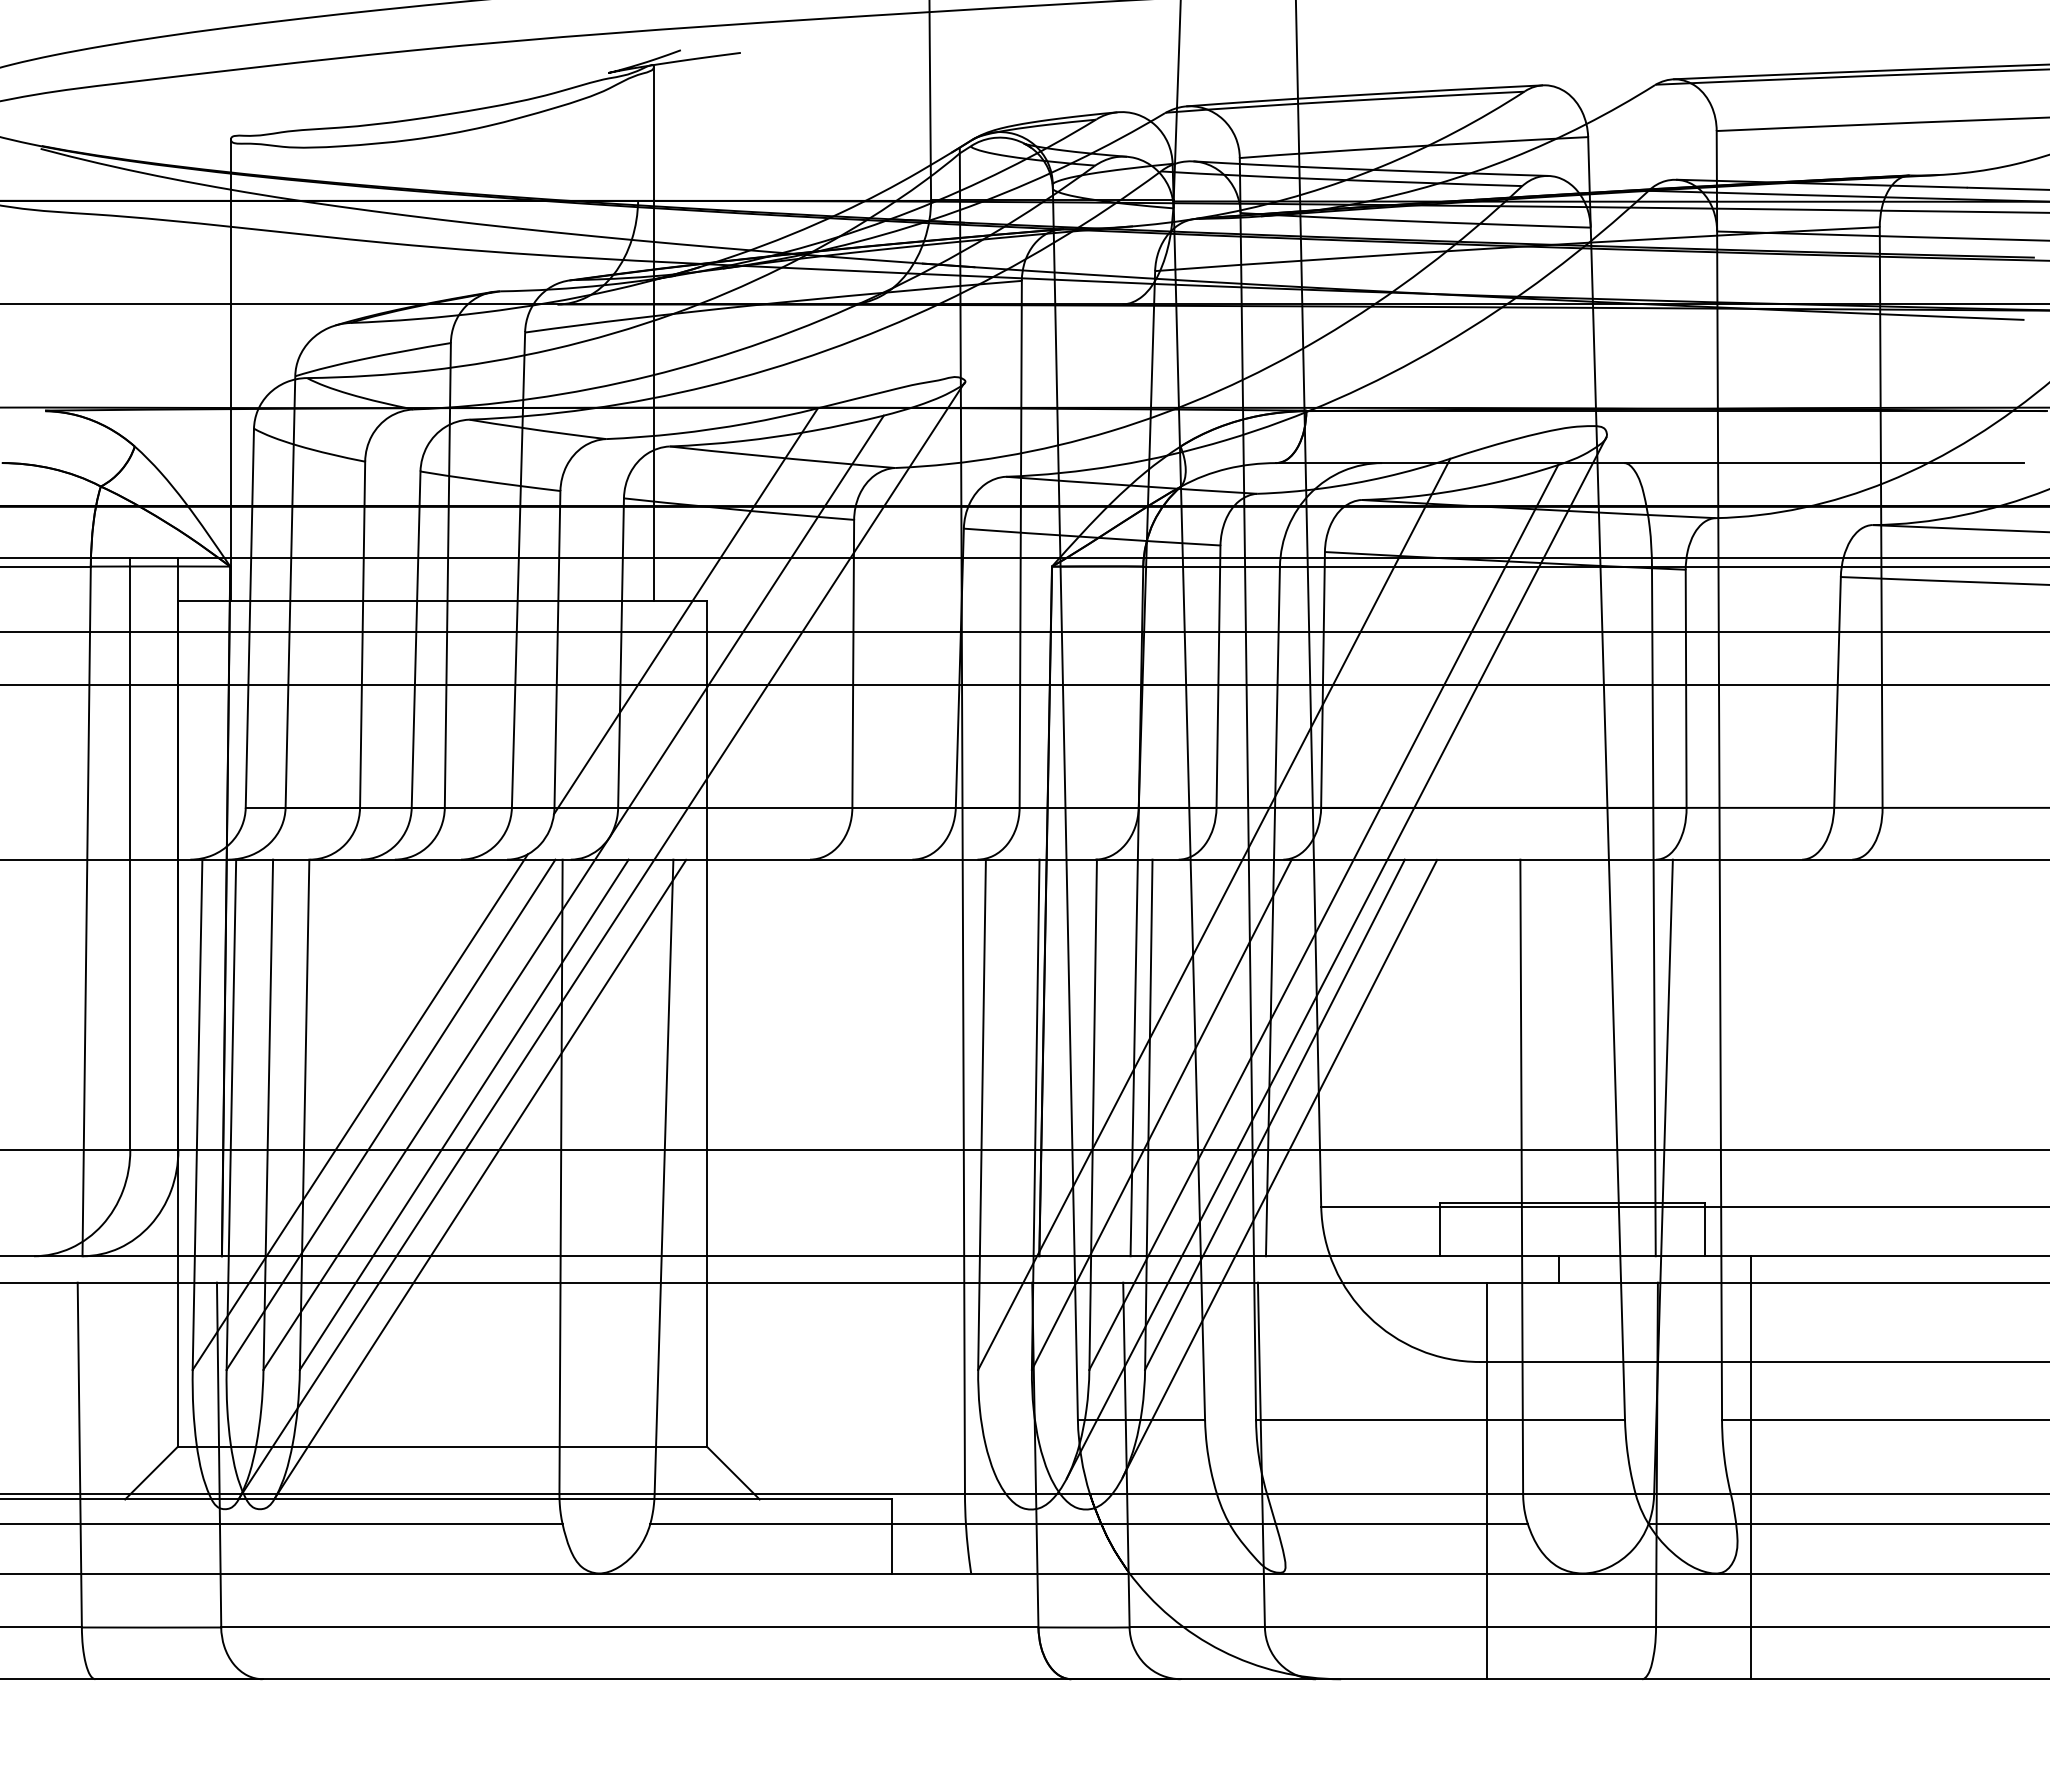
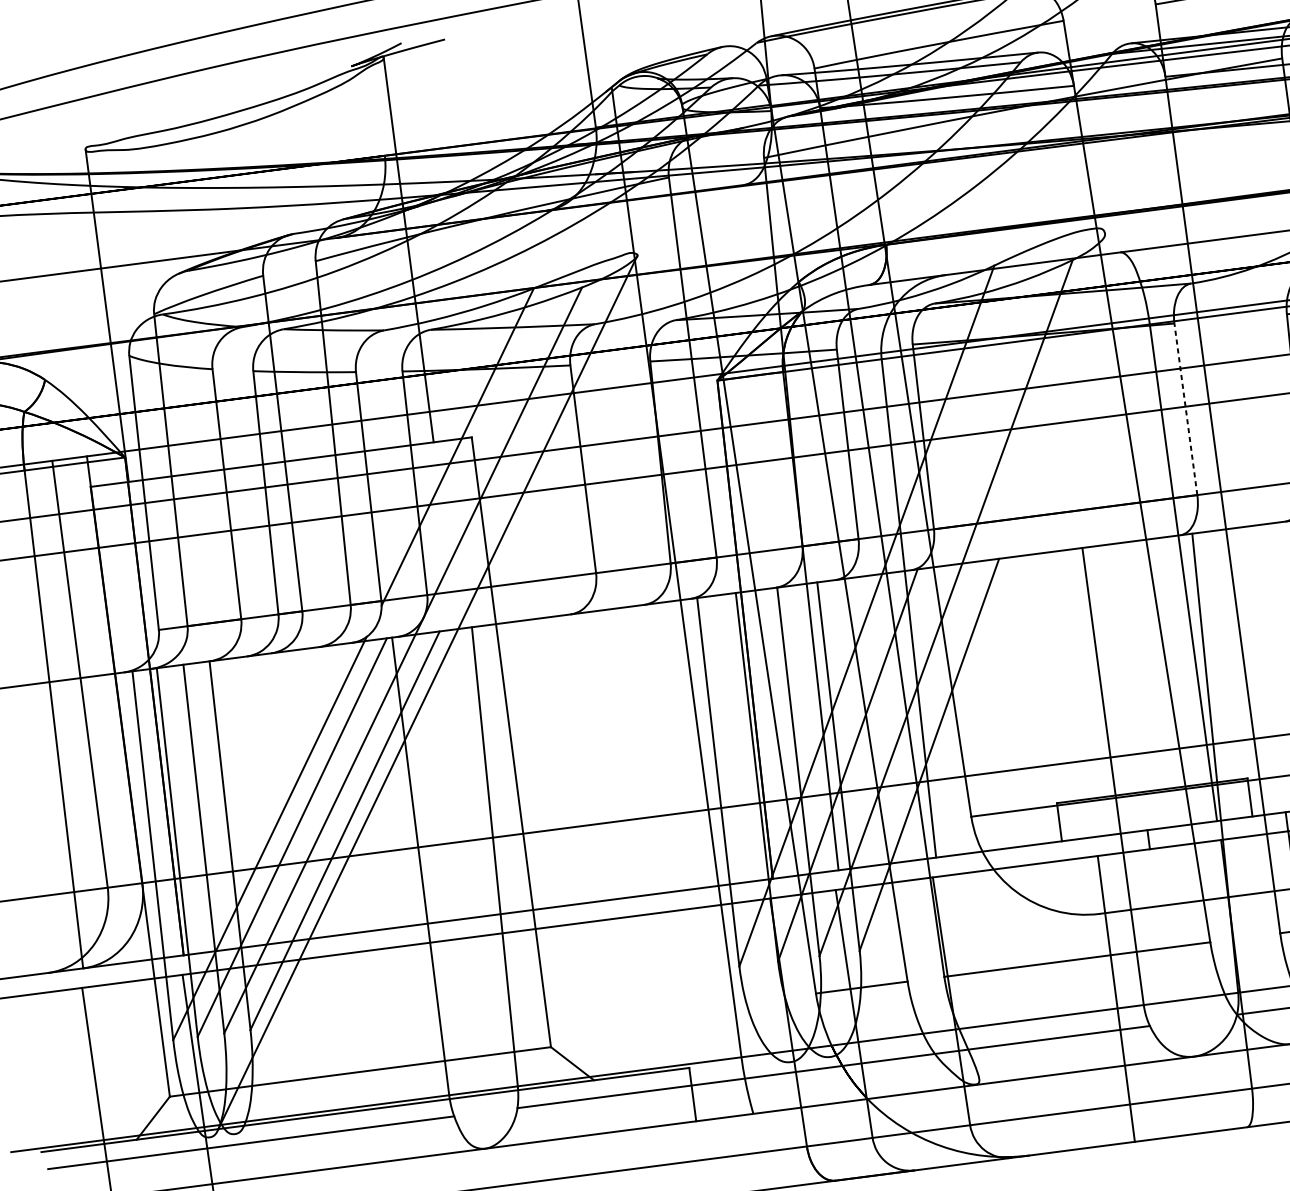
line: (1686, 688) -> (1186, 409), solid -> dashed
line: (1336, 957) -> (959, 635), removed
line: (1279, 1168) -> (937, 793), removed
line: (480, 1178) -> (362, 875), removed

